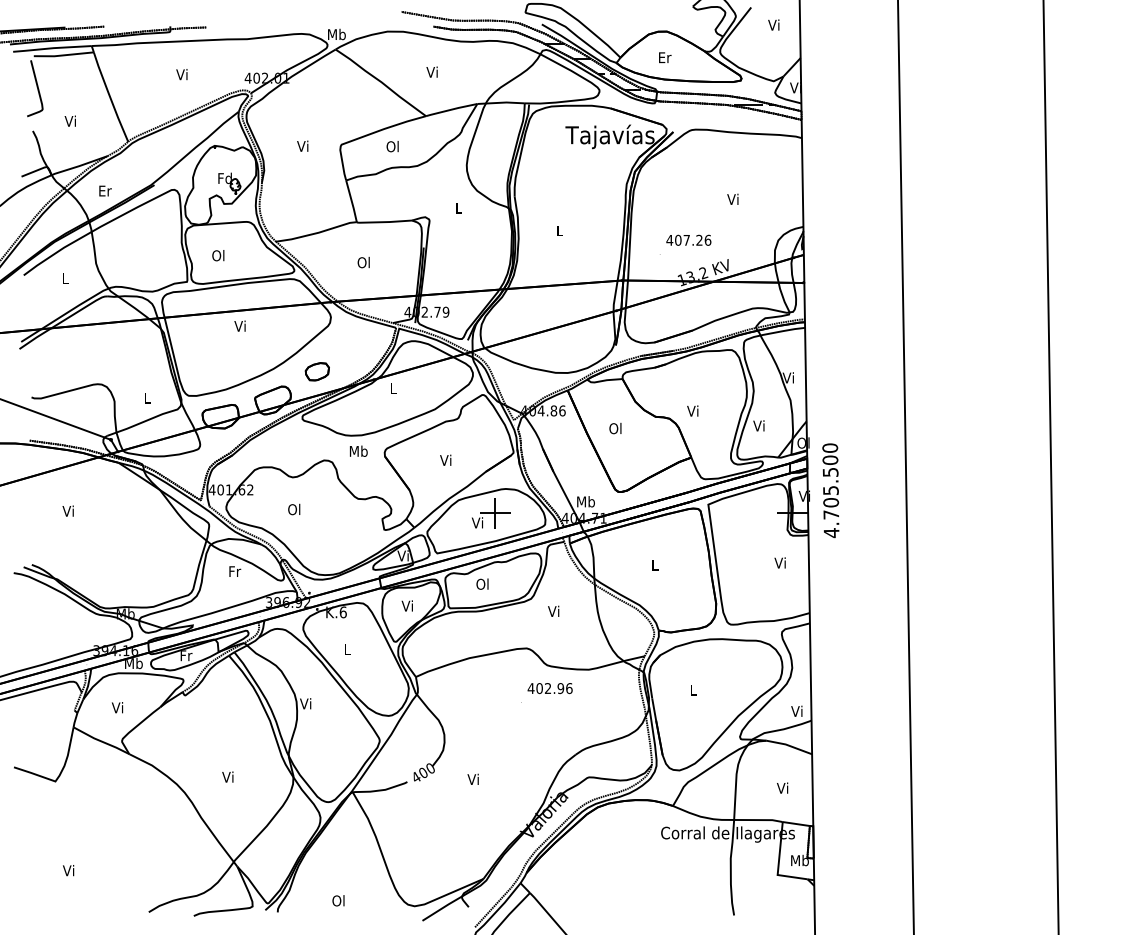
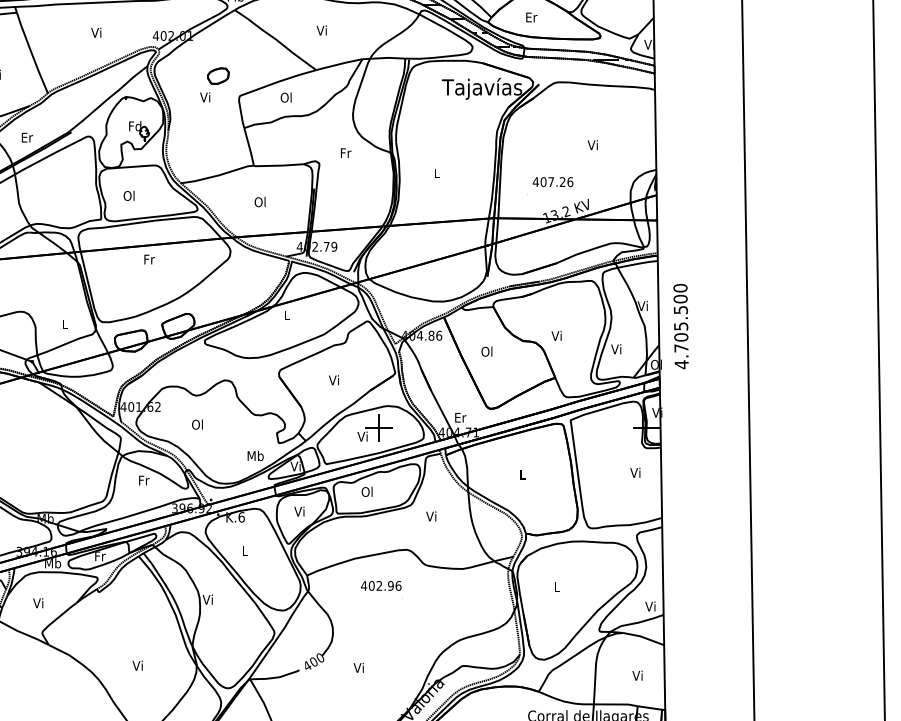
text: (459, 207) -> (346, 152), L -> Fr
text: (240, 325) -> (149, 258), Vi -> Fr
part: (316, 371) -> (217, 75), moved
text: (358, 450) -> (255, 455), moved
text: (830, 490) -> (680, 326), moved
text: (585, 501) -> (459, 417), Mb -> Er
text: (549, 688) -> (380, 585), moved

